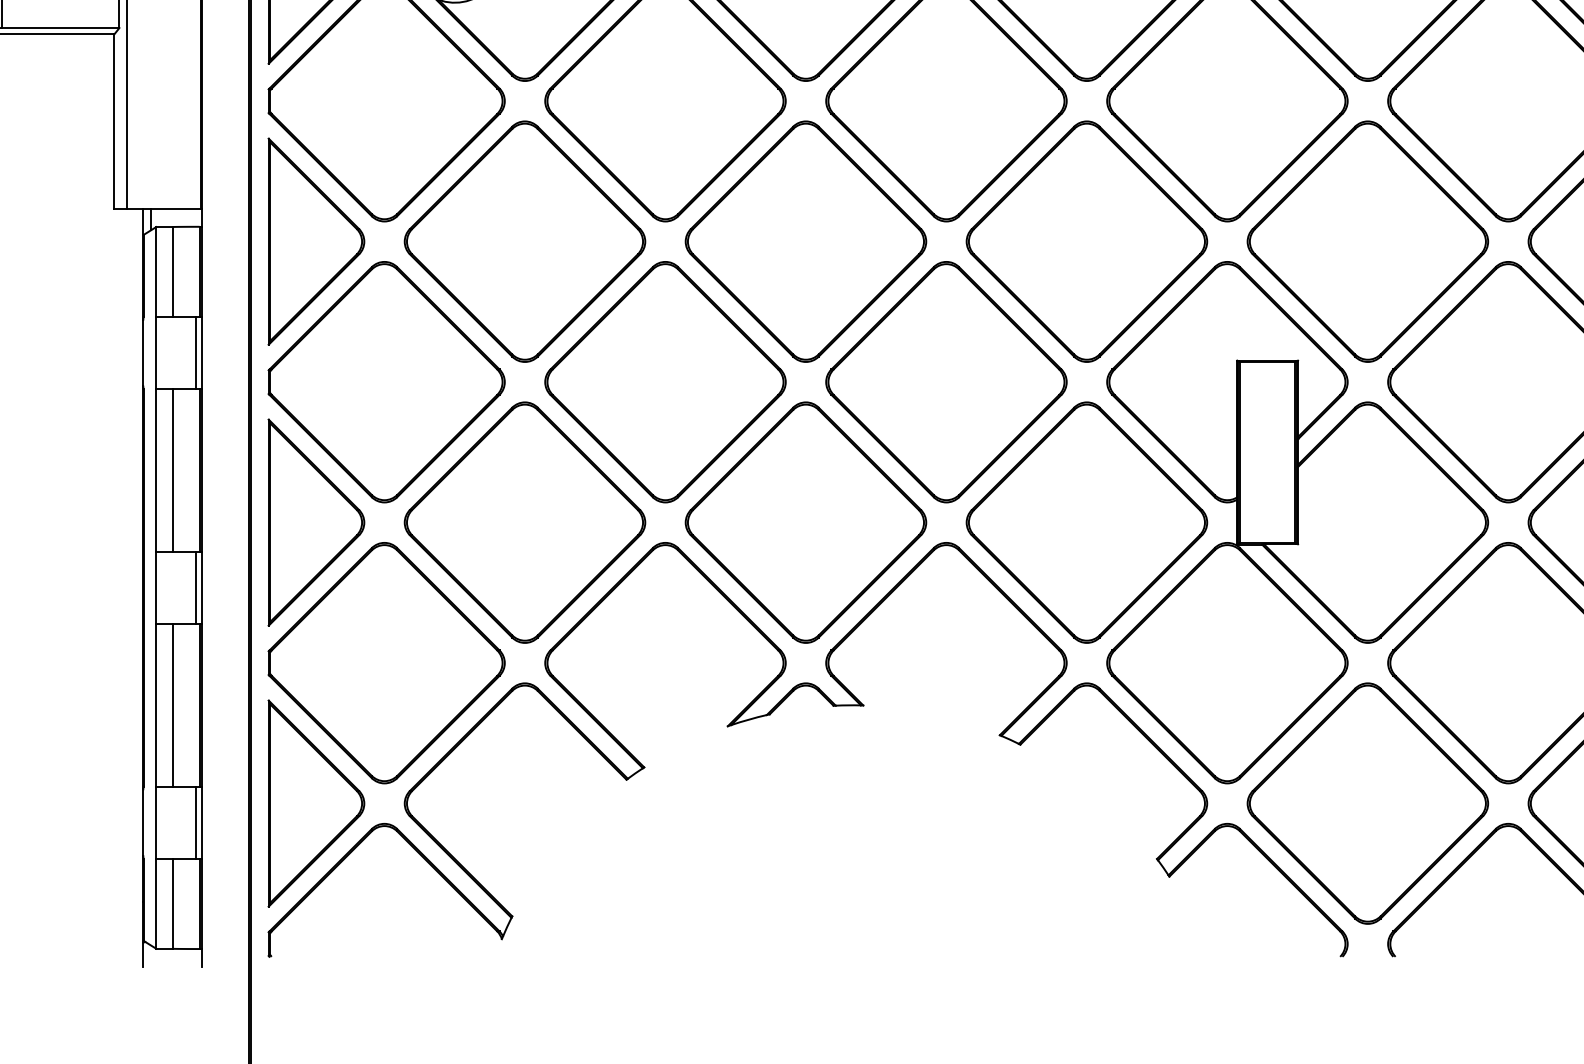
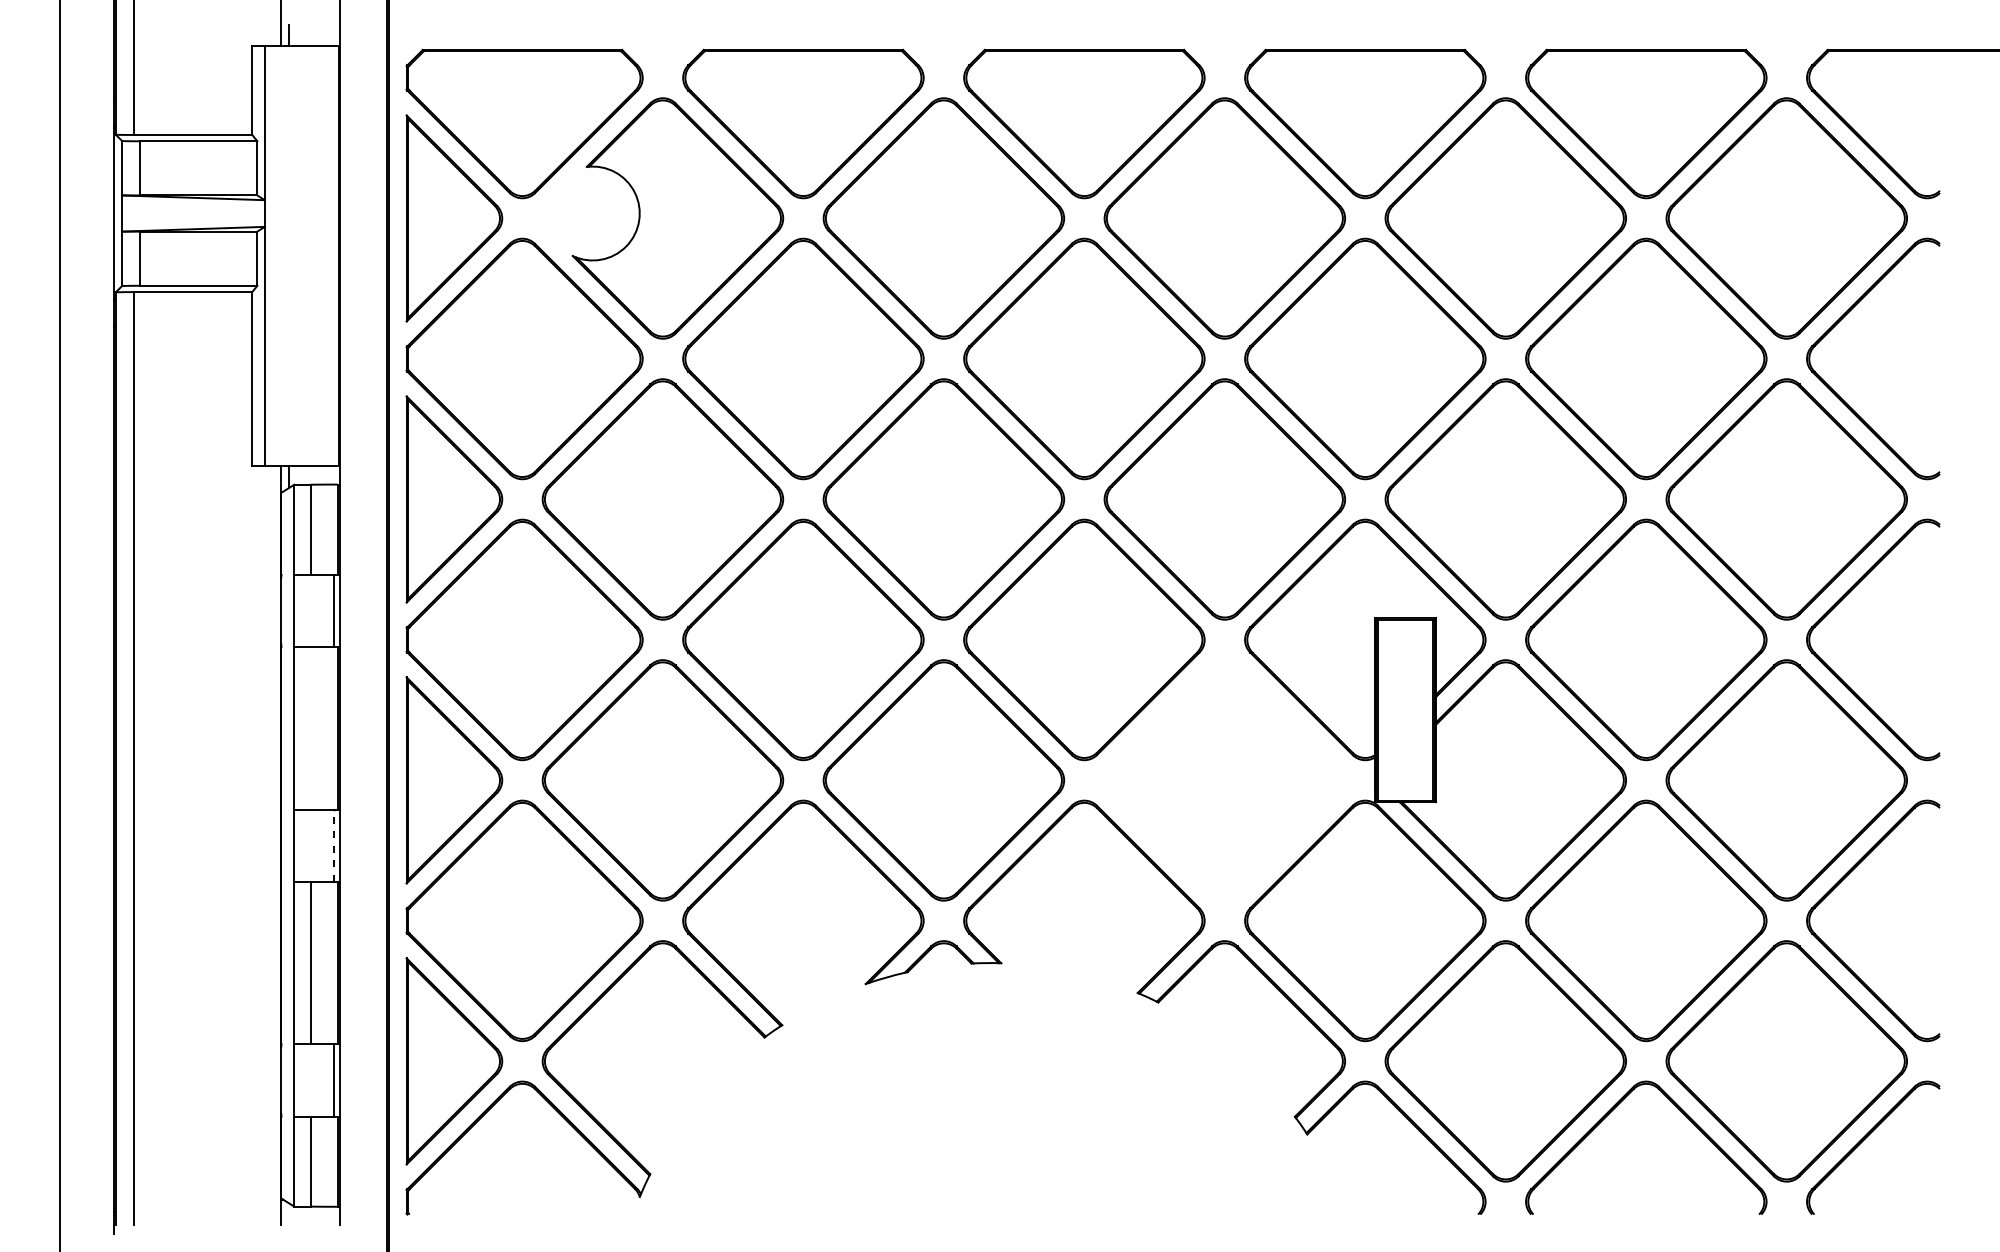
line: (172, 470) -> (310, 728), removed
part: (1086, 522) -> (1224, 780), removed
line: (195, 587) -> (333, 845), solid -> dashed

